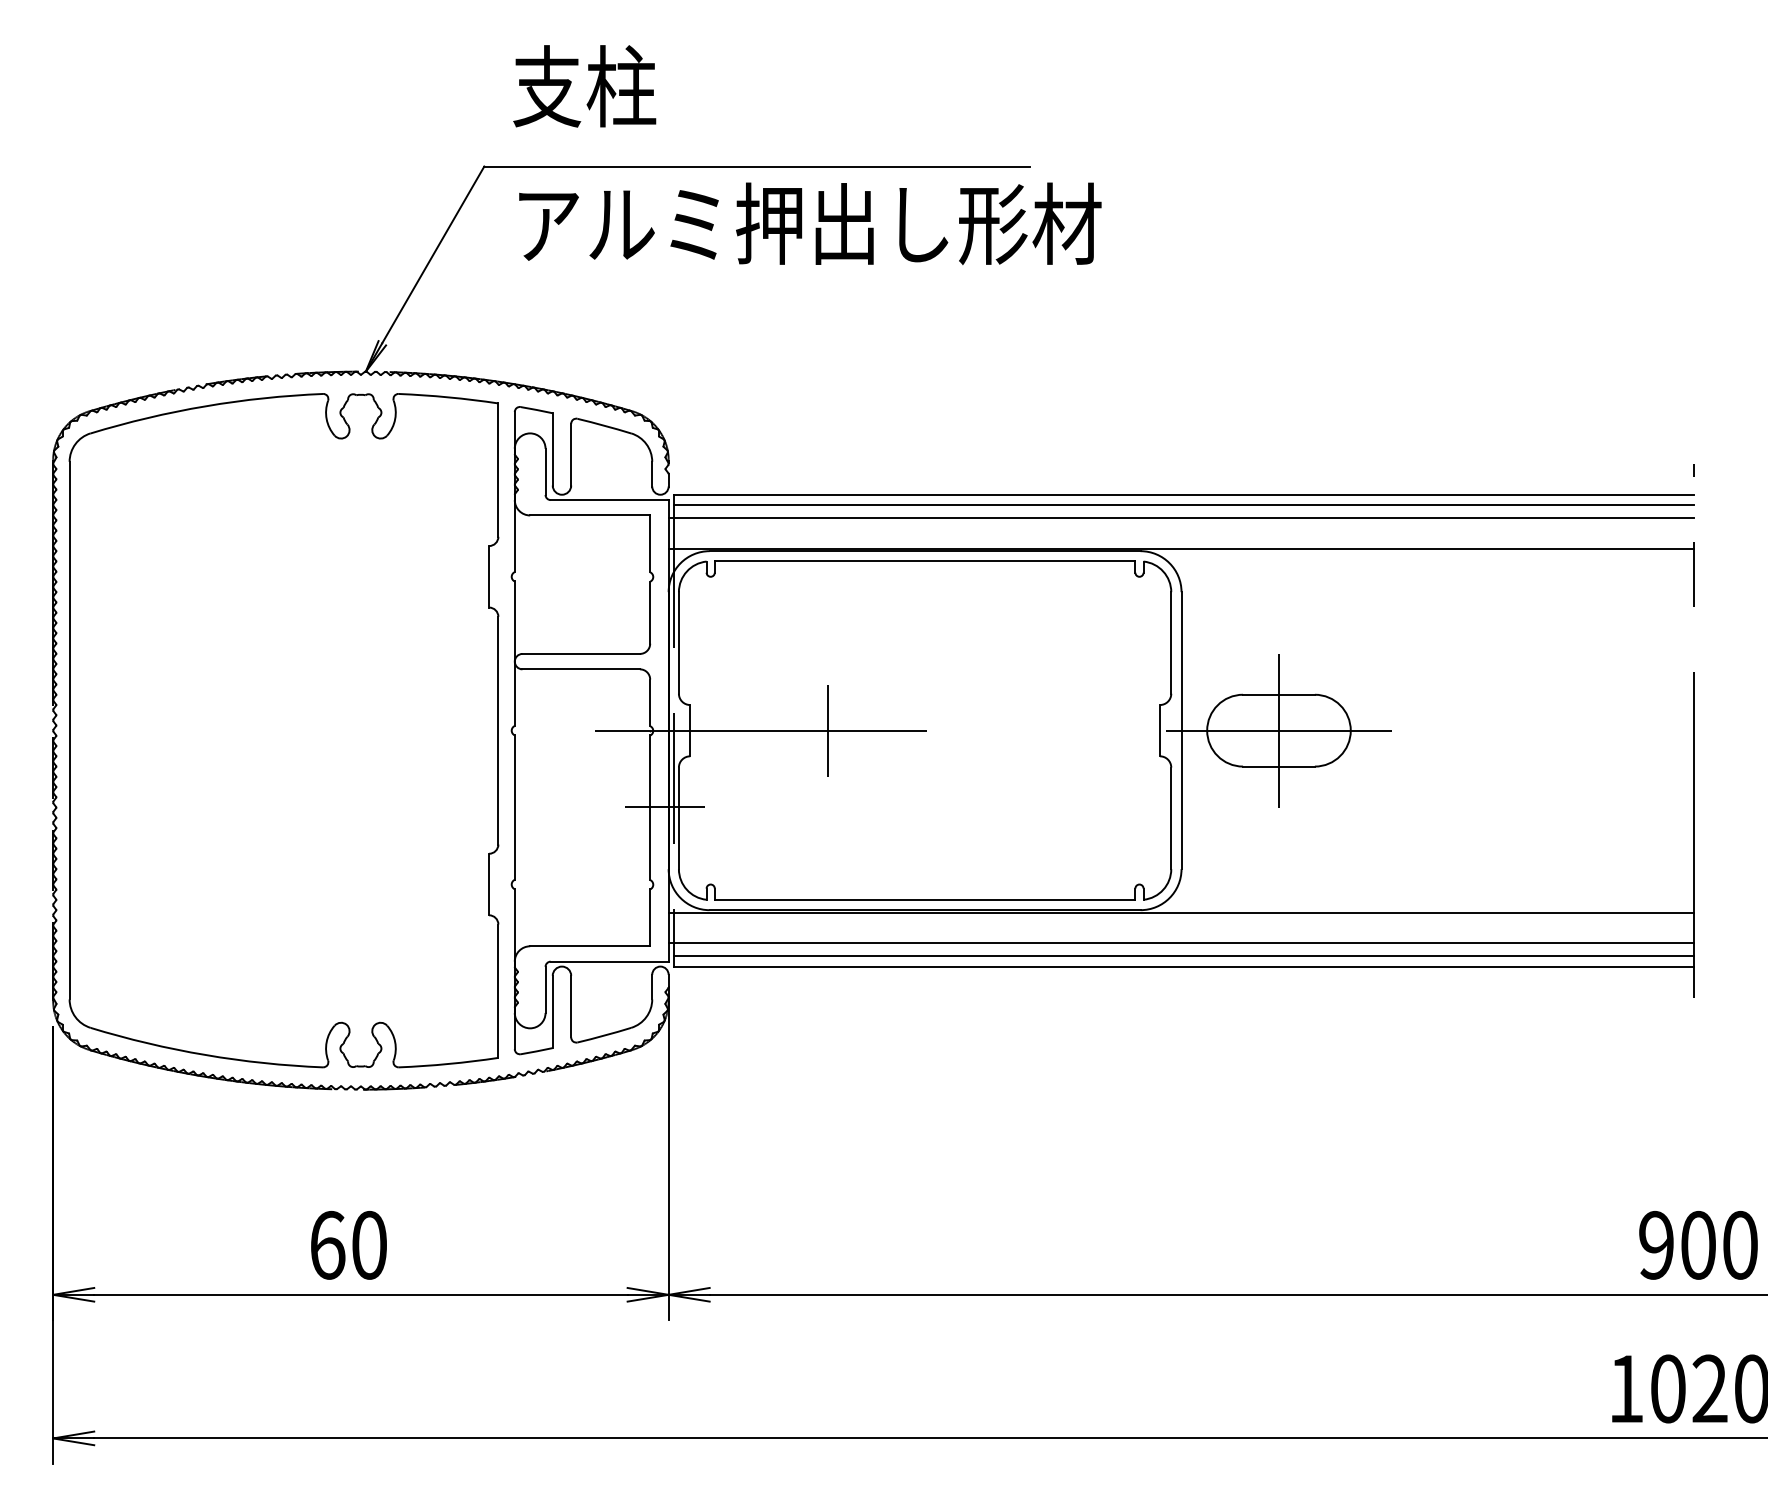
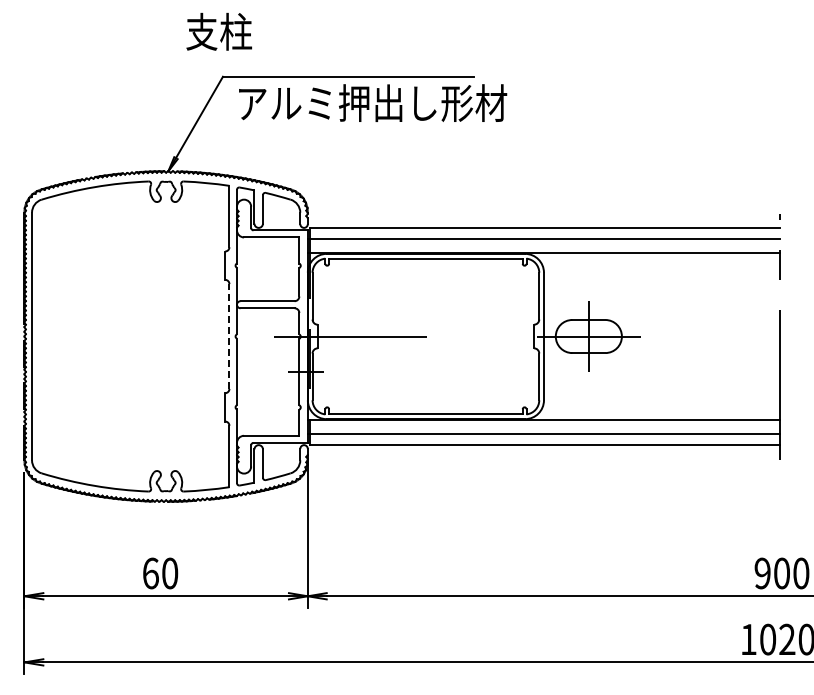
text: (583, 85) -> (218, 31), moved
line: (1184, 504) -> (545, 232), removed
line: (498, 730) -> (229, 336), solid -> dashed
line: (828, 730) -> (381, 336), removed
line: (1184, 956) -> (545, 440), removed

